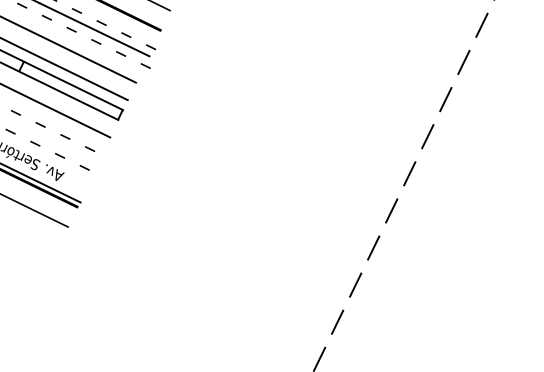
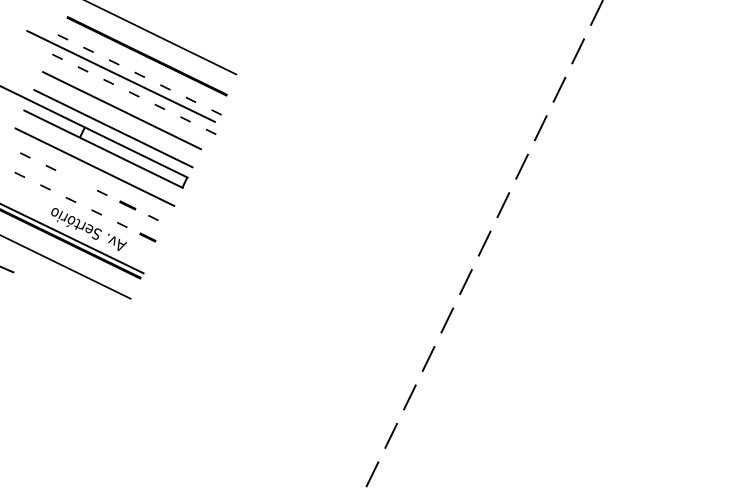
line: (15, 112) -> (76, 180), removed
part: (65, 137) -> (127, 205), size x1.6
part: (84, 167) -> (147, 237), size x1.6

